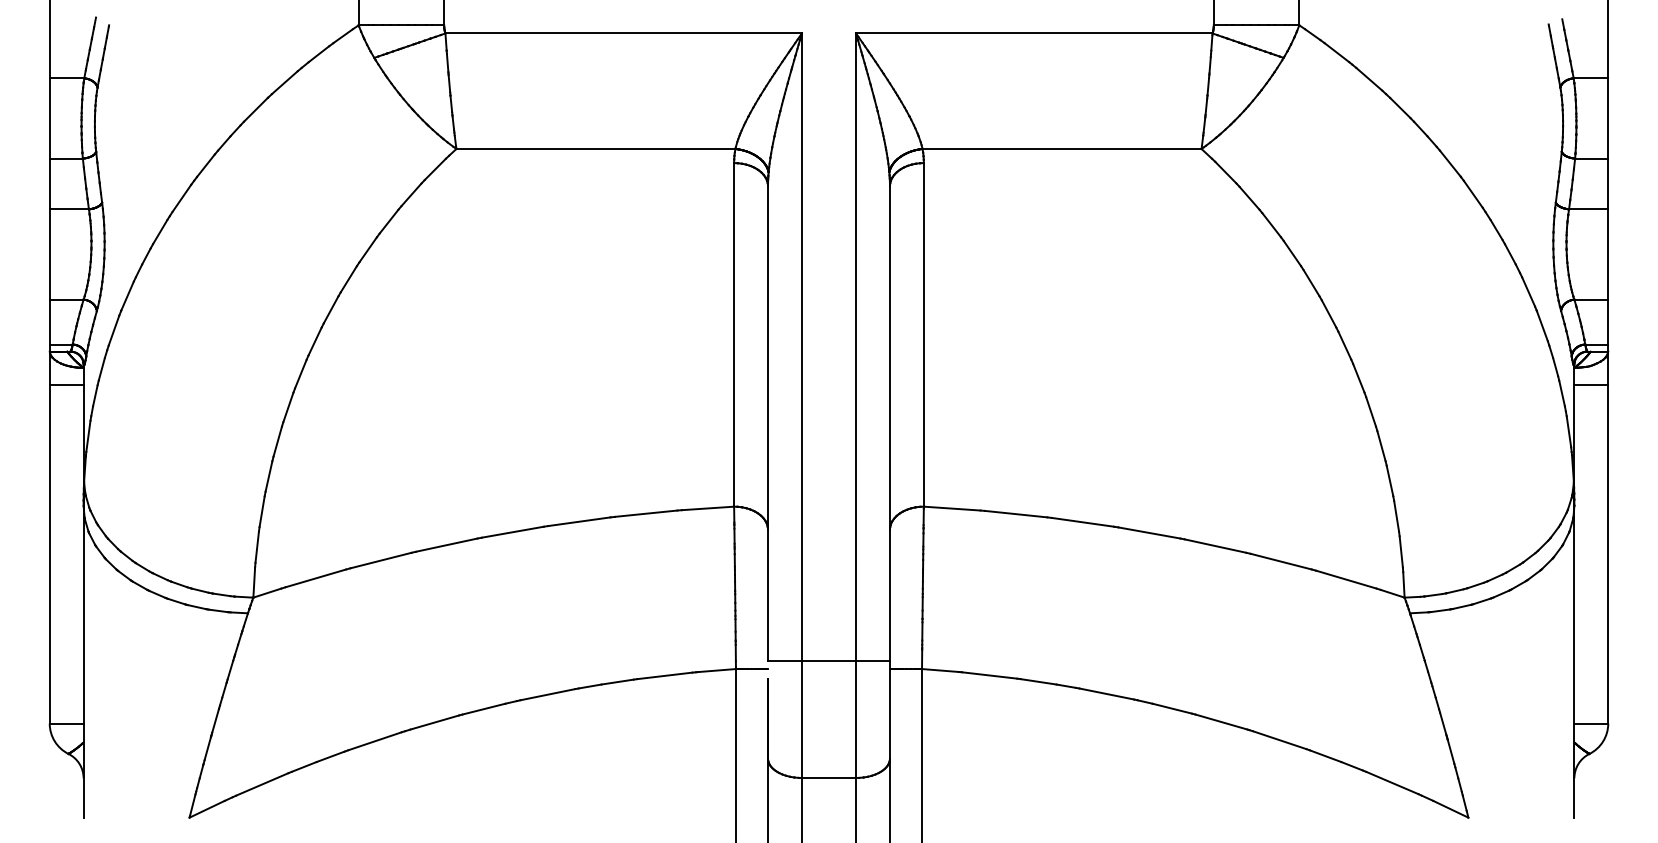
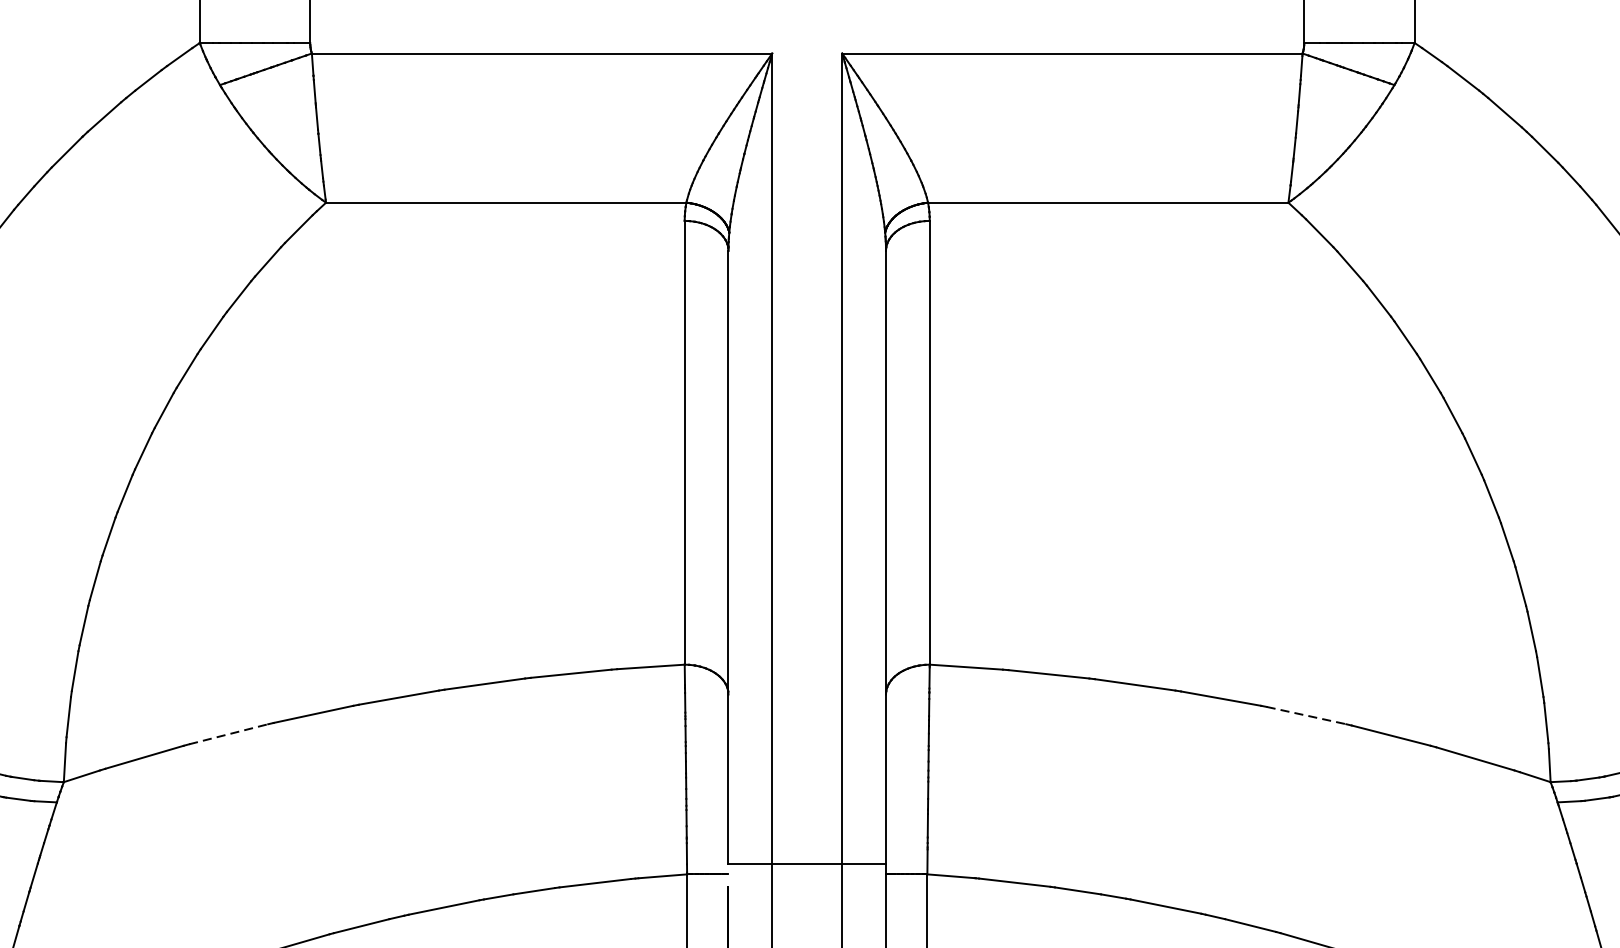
line: (1215, 546) -> (1306, 716), solid -> dashed
line: (381, 560) -> (229, 734), solid -> dashed

